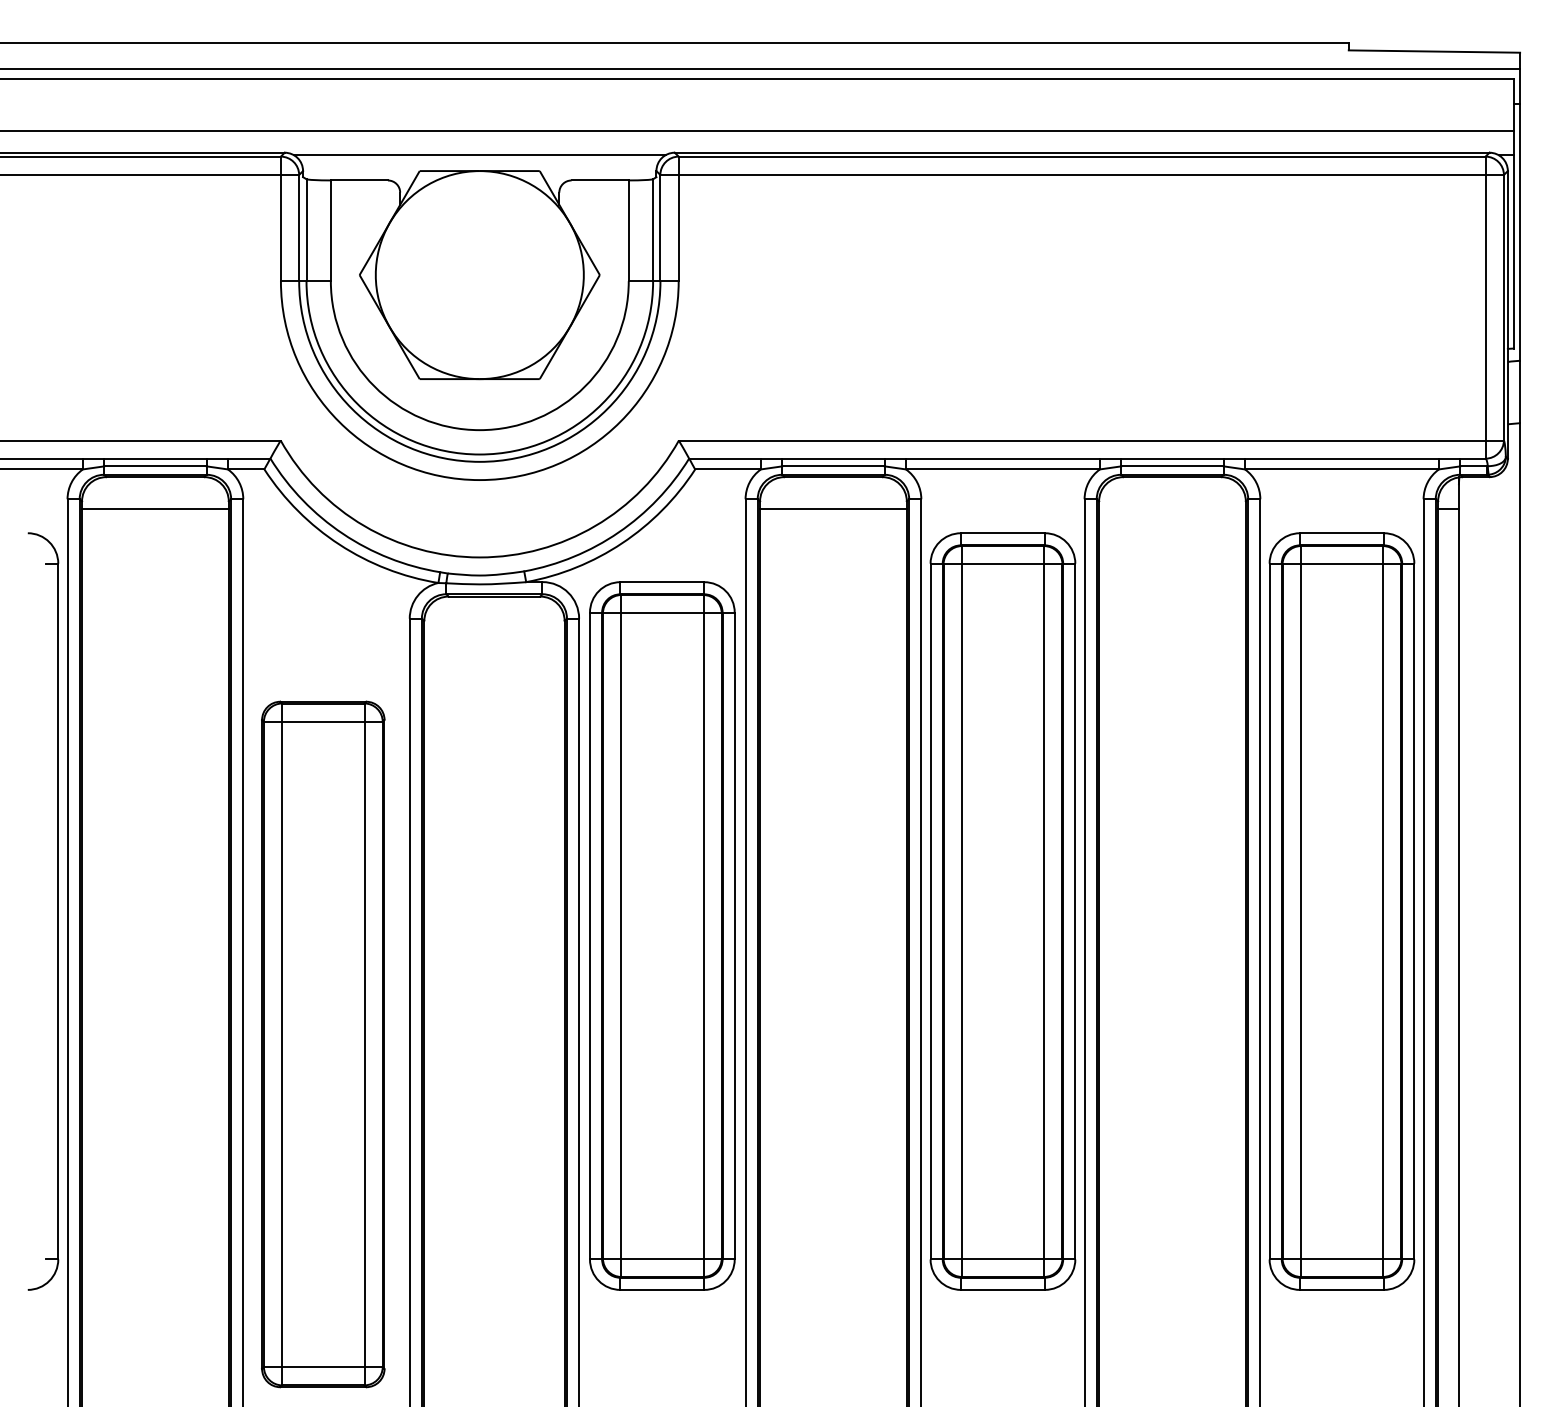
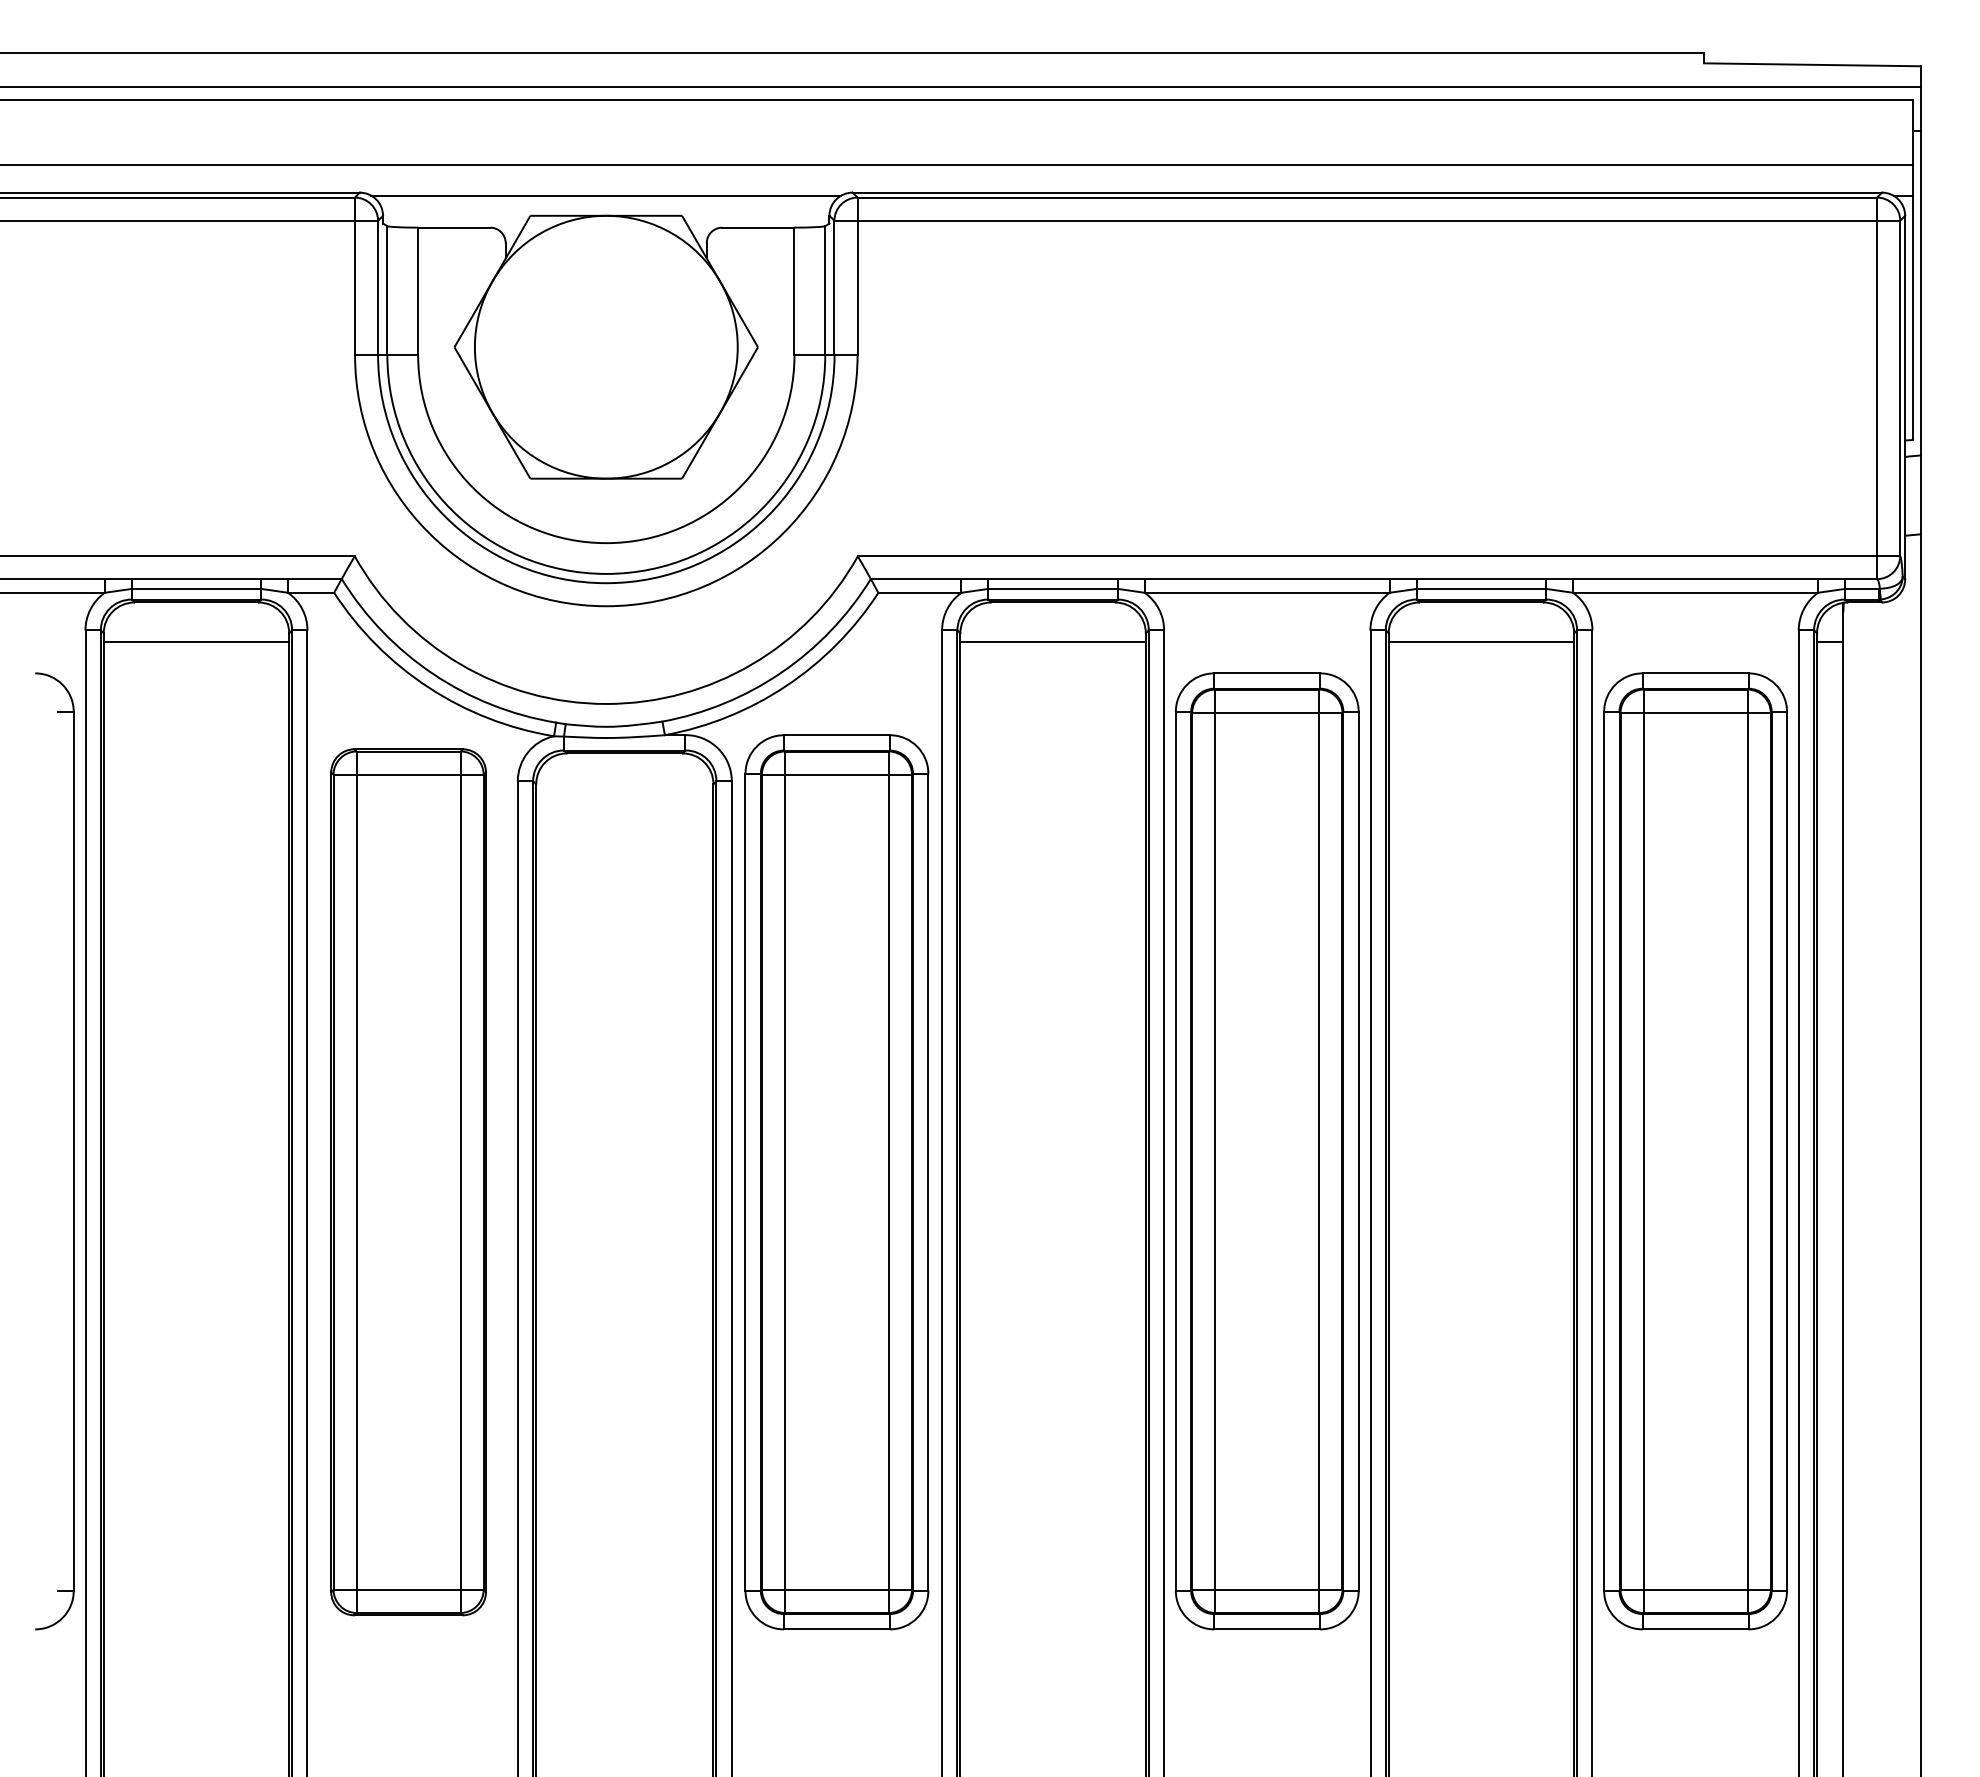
line: (1172, 508) -> (1481, 642), added
part: (323, 1044) -> (408, 1182), moved

